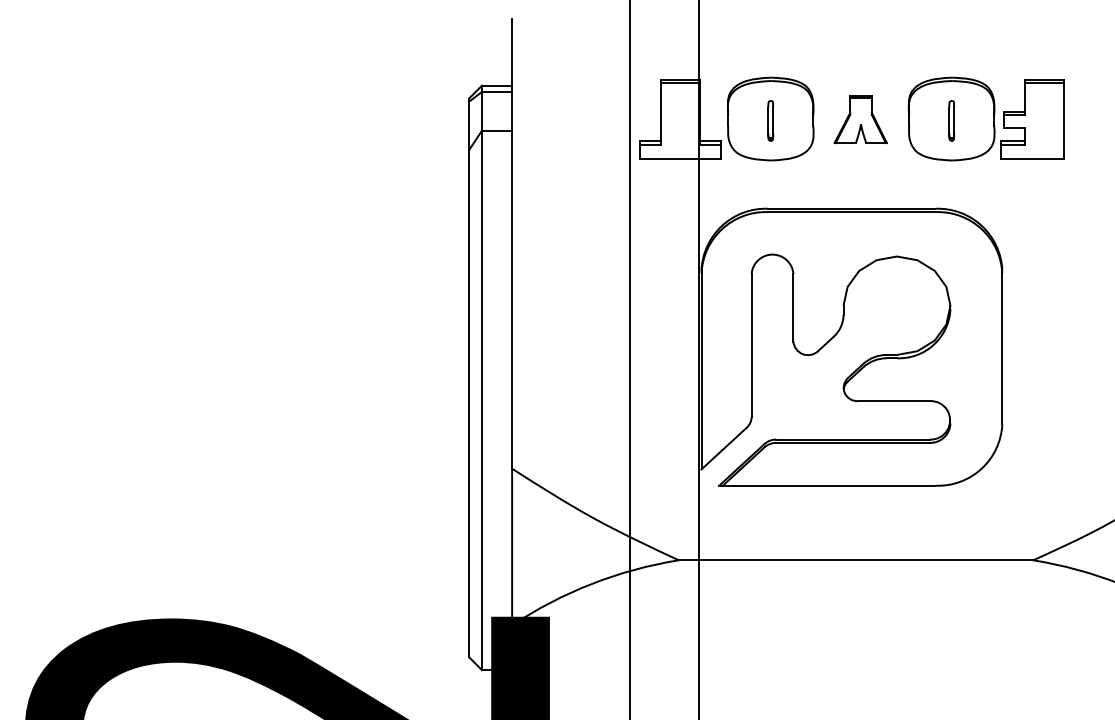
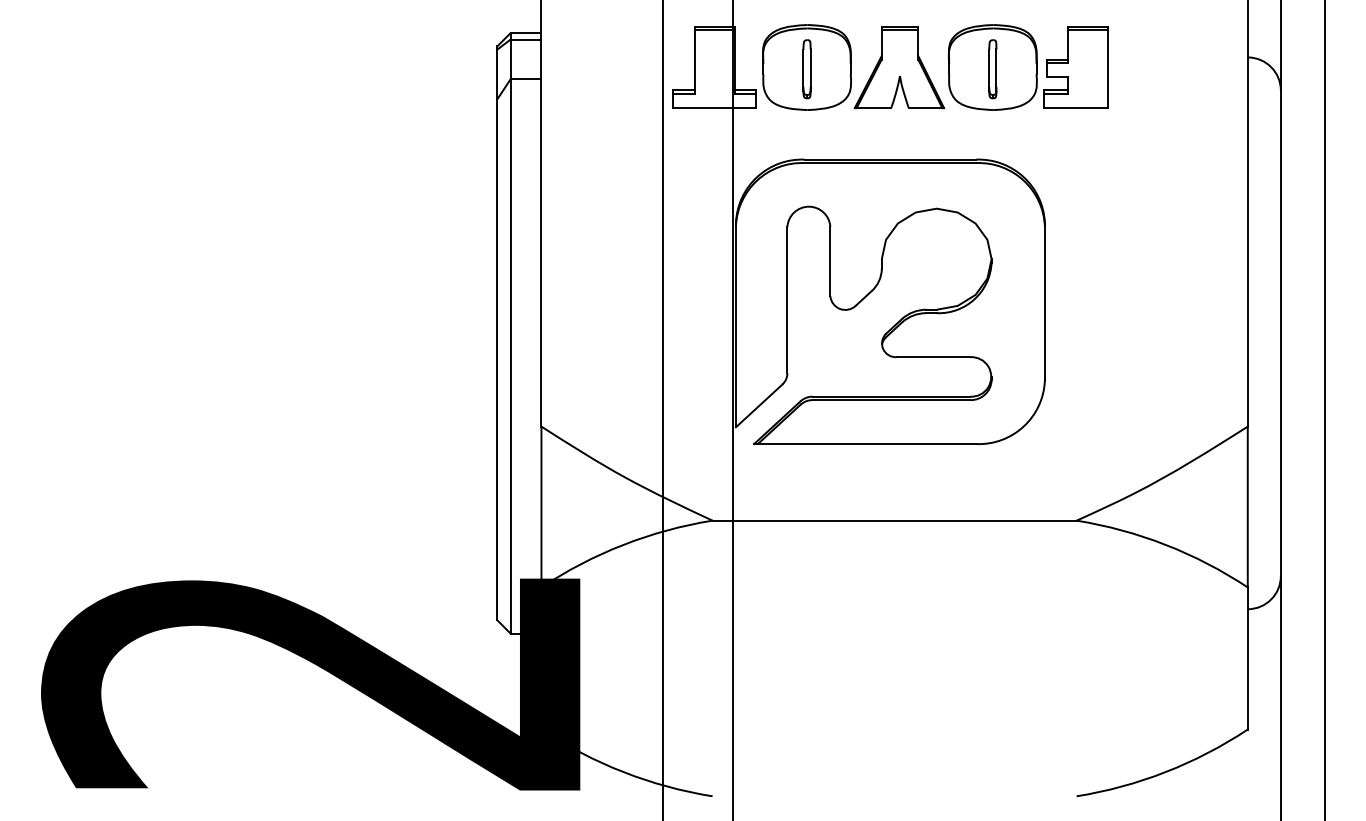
part: (860, 119) -> (899, 67), size x1.67
part: (770, 121) -> (806, 69), size x1.43
part: (951, 121) -> (992, 69), size x1.43

